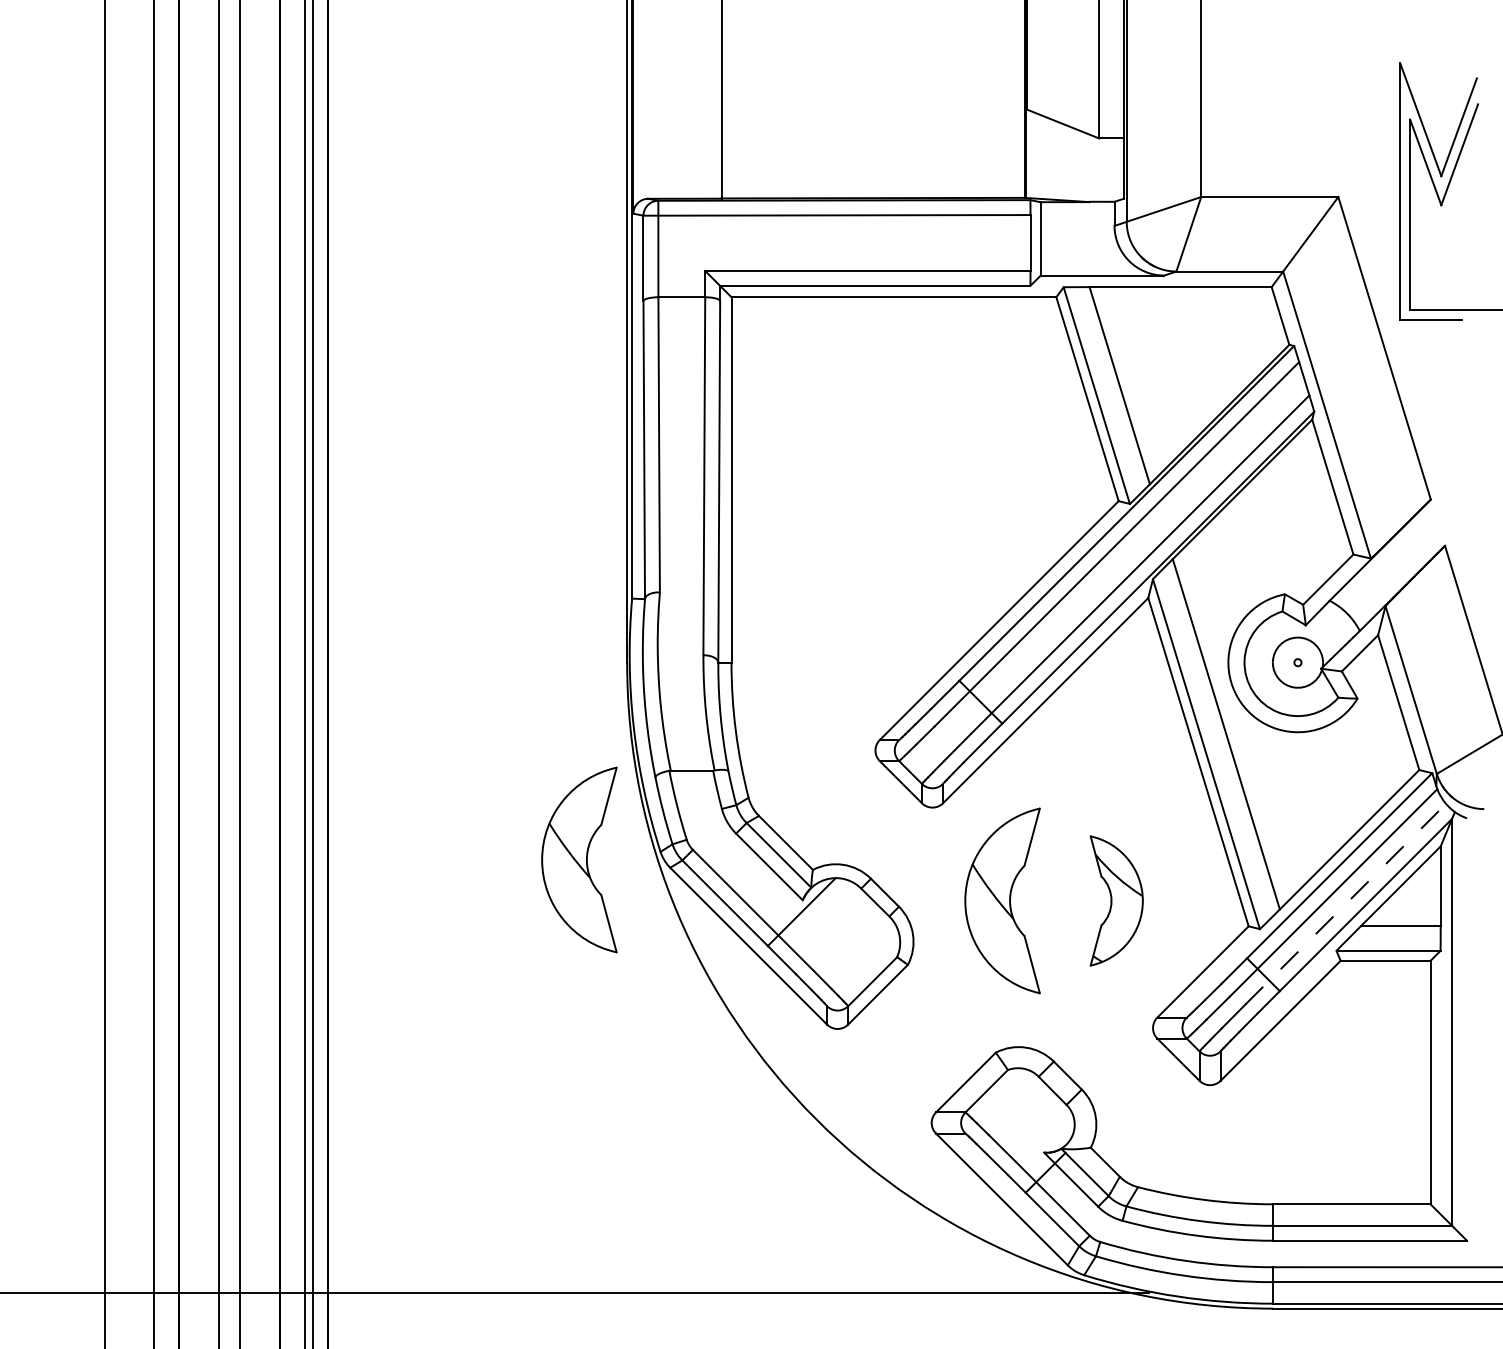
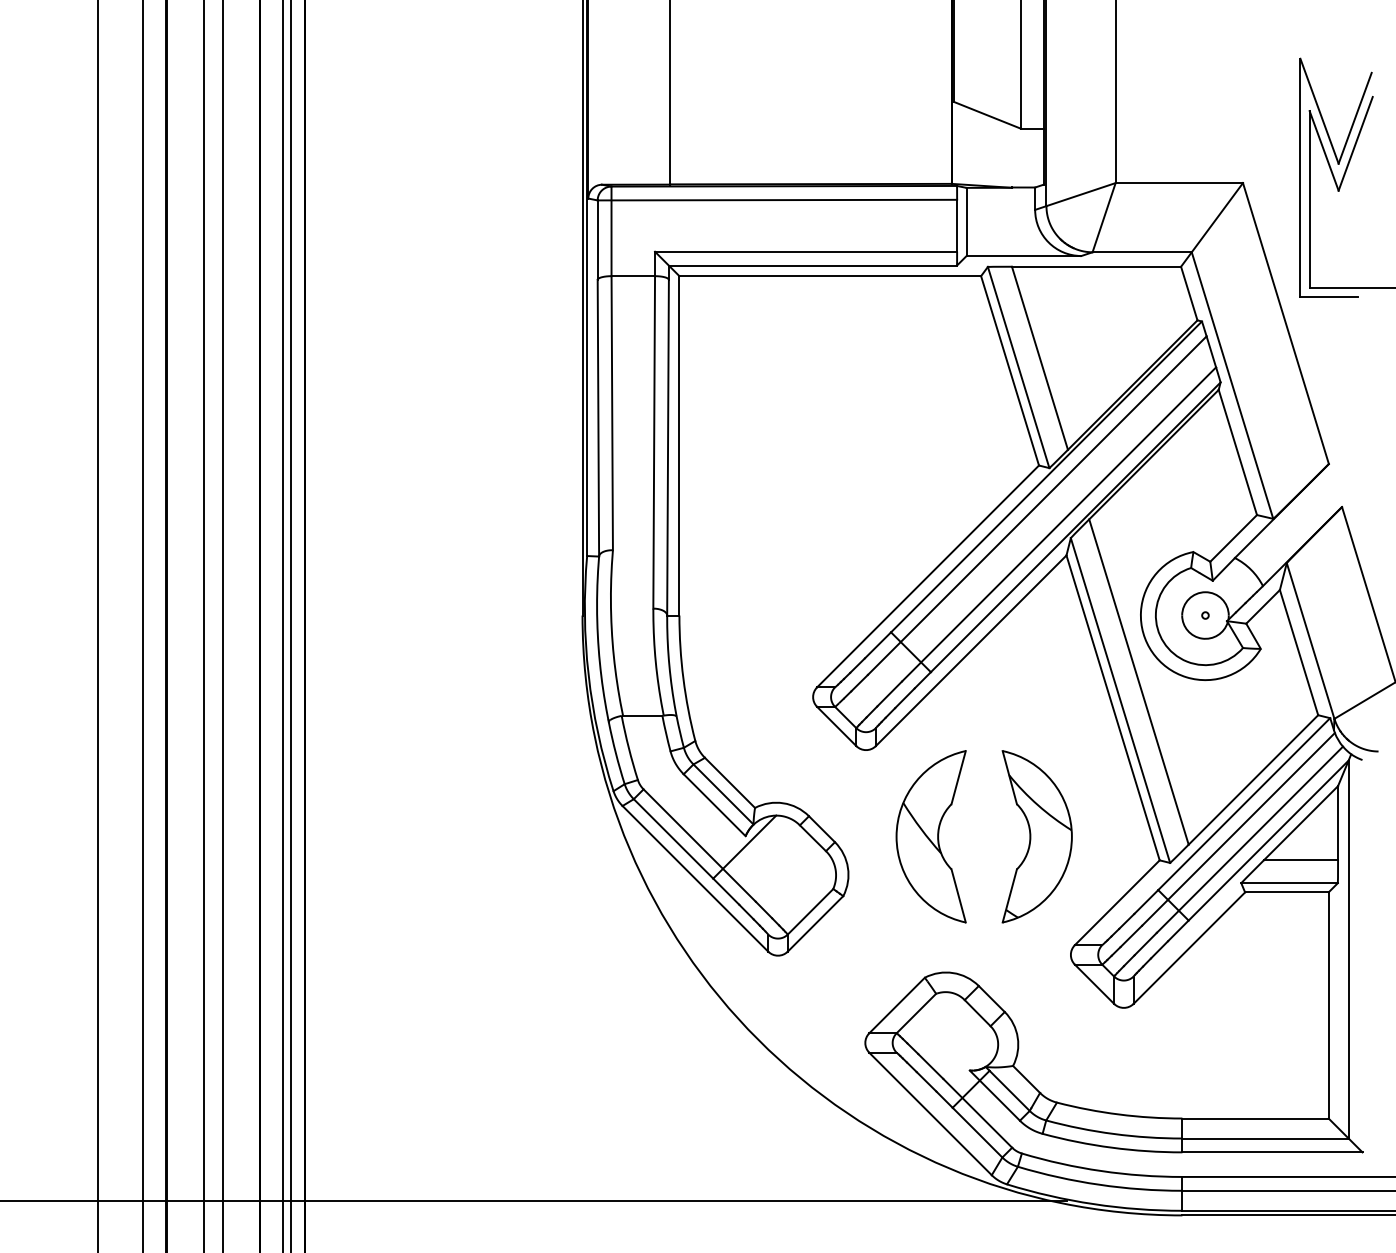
part: (578, 859) -> (537, 798), removed
part: (1115, 900) -> (1036, 836), size x1.43
line: (1345, 903) -> (1249, 839), dashed -> solid

